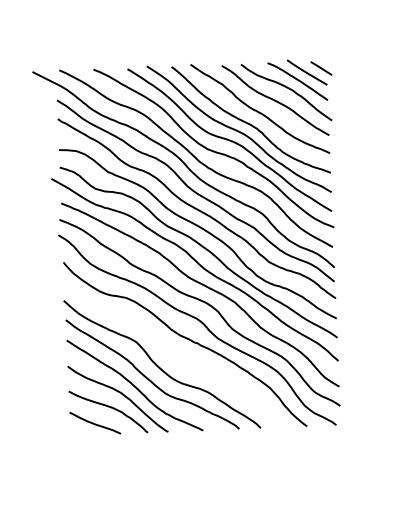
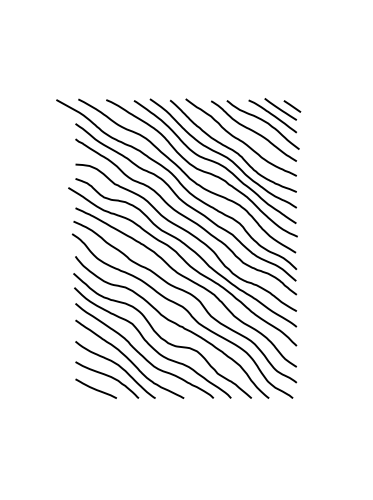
curve: (173, 357) -> (162, 337), added

